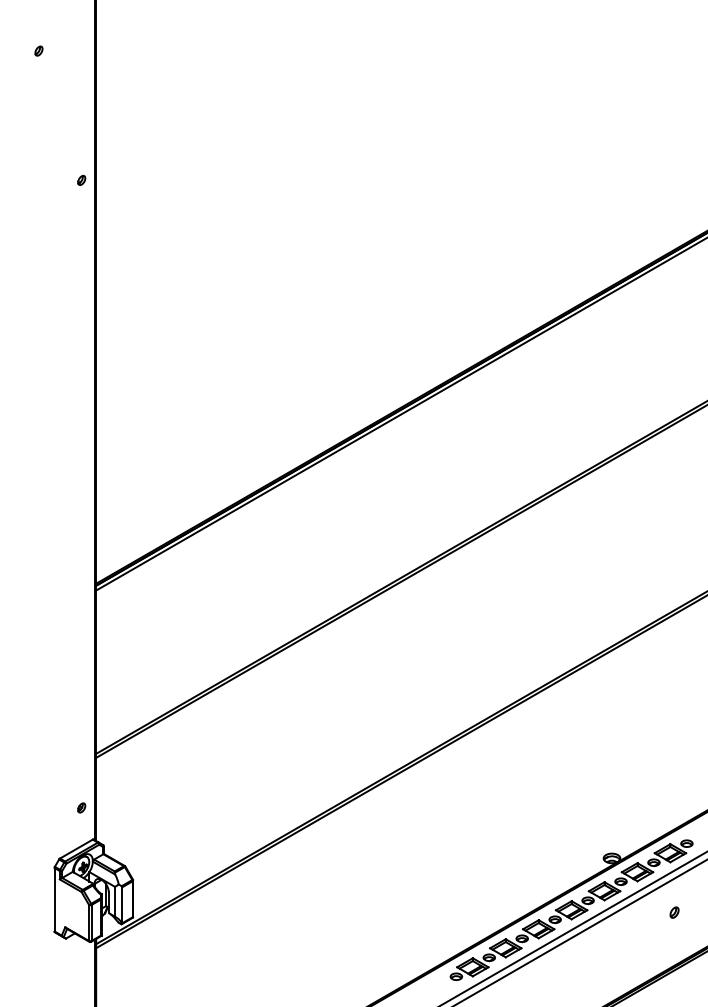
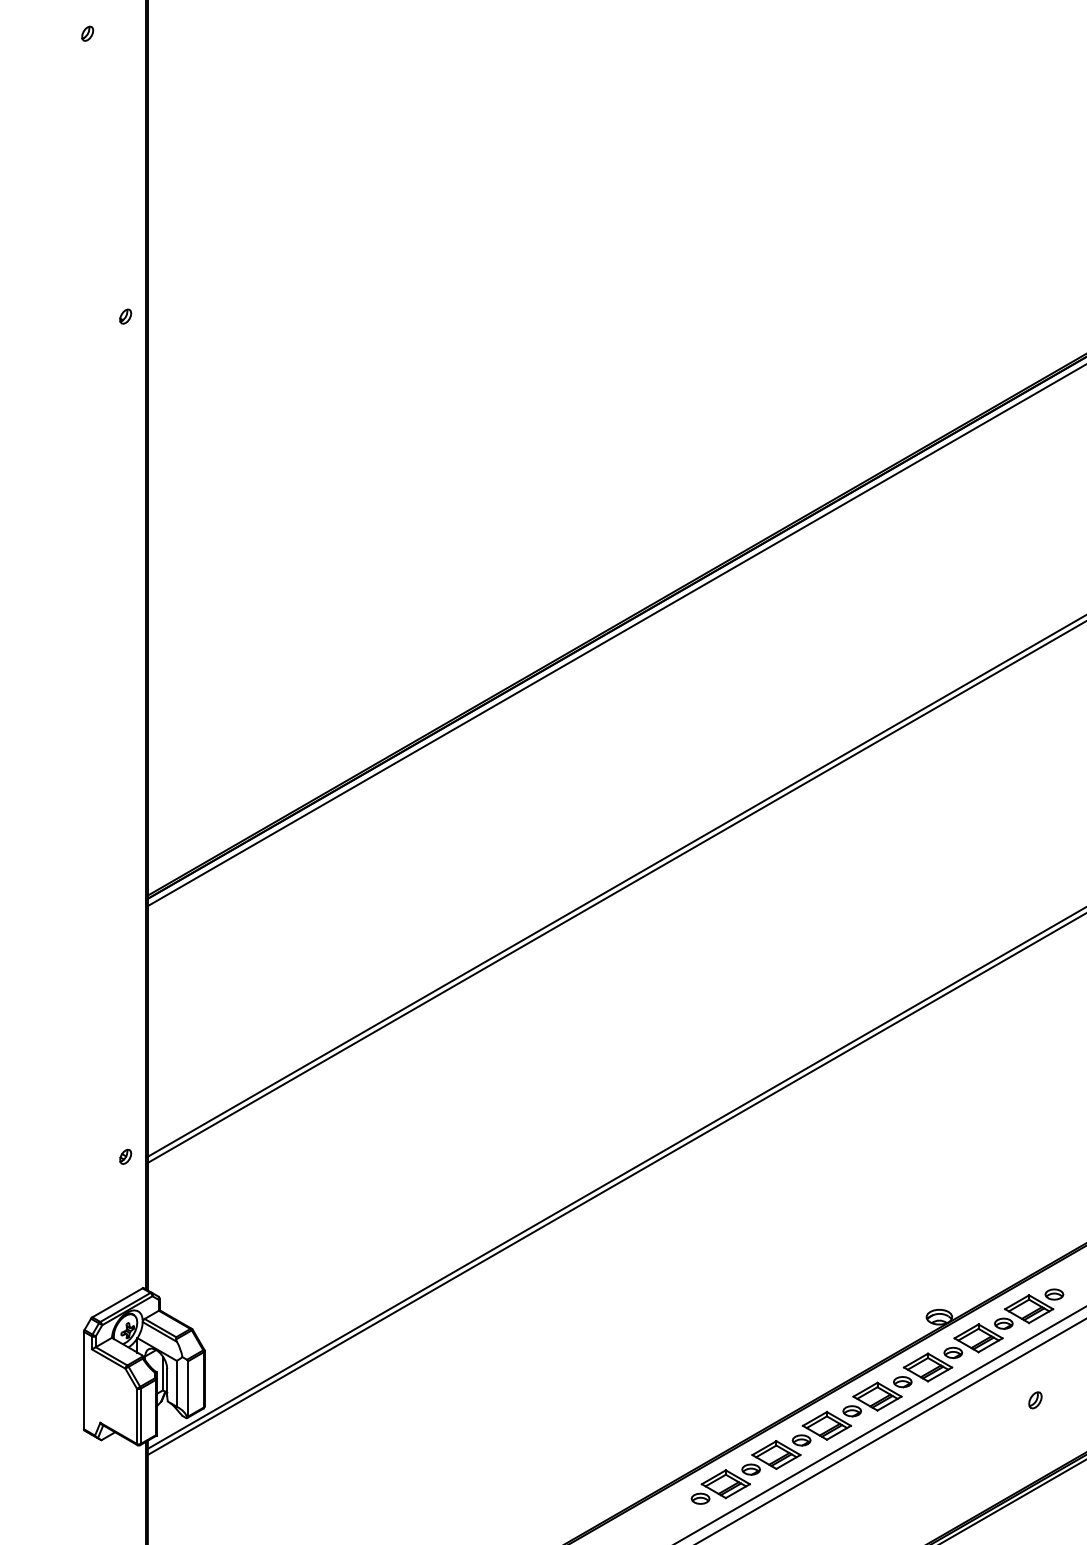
part: (38, 50) -> (86, 32), moved
part: (81, 179) -> (125, 315), moved
part: (81, 807) -> (125, 1156), moved

